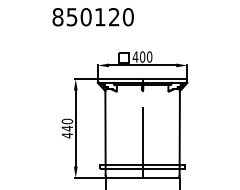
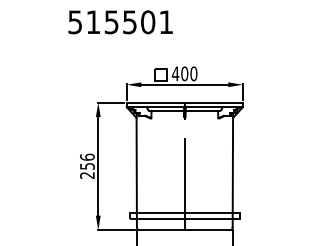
text: (92, 17) -> (119, 22), 850120 -> 515501
text: (67, 128) -> (87, 166), 440 -> 256

